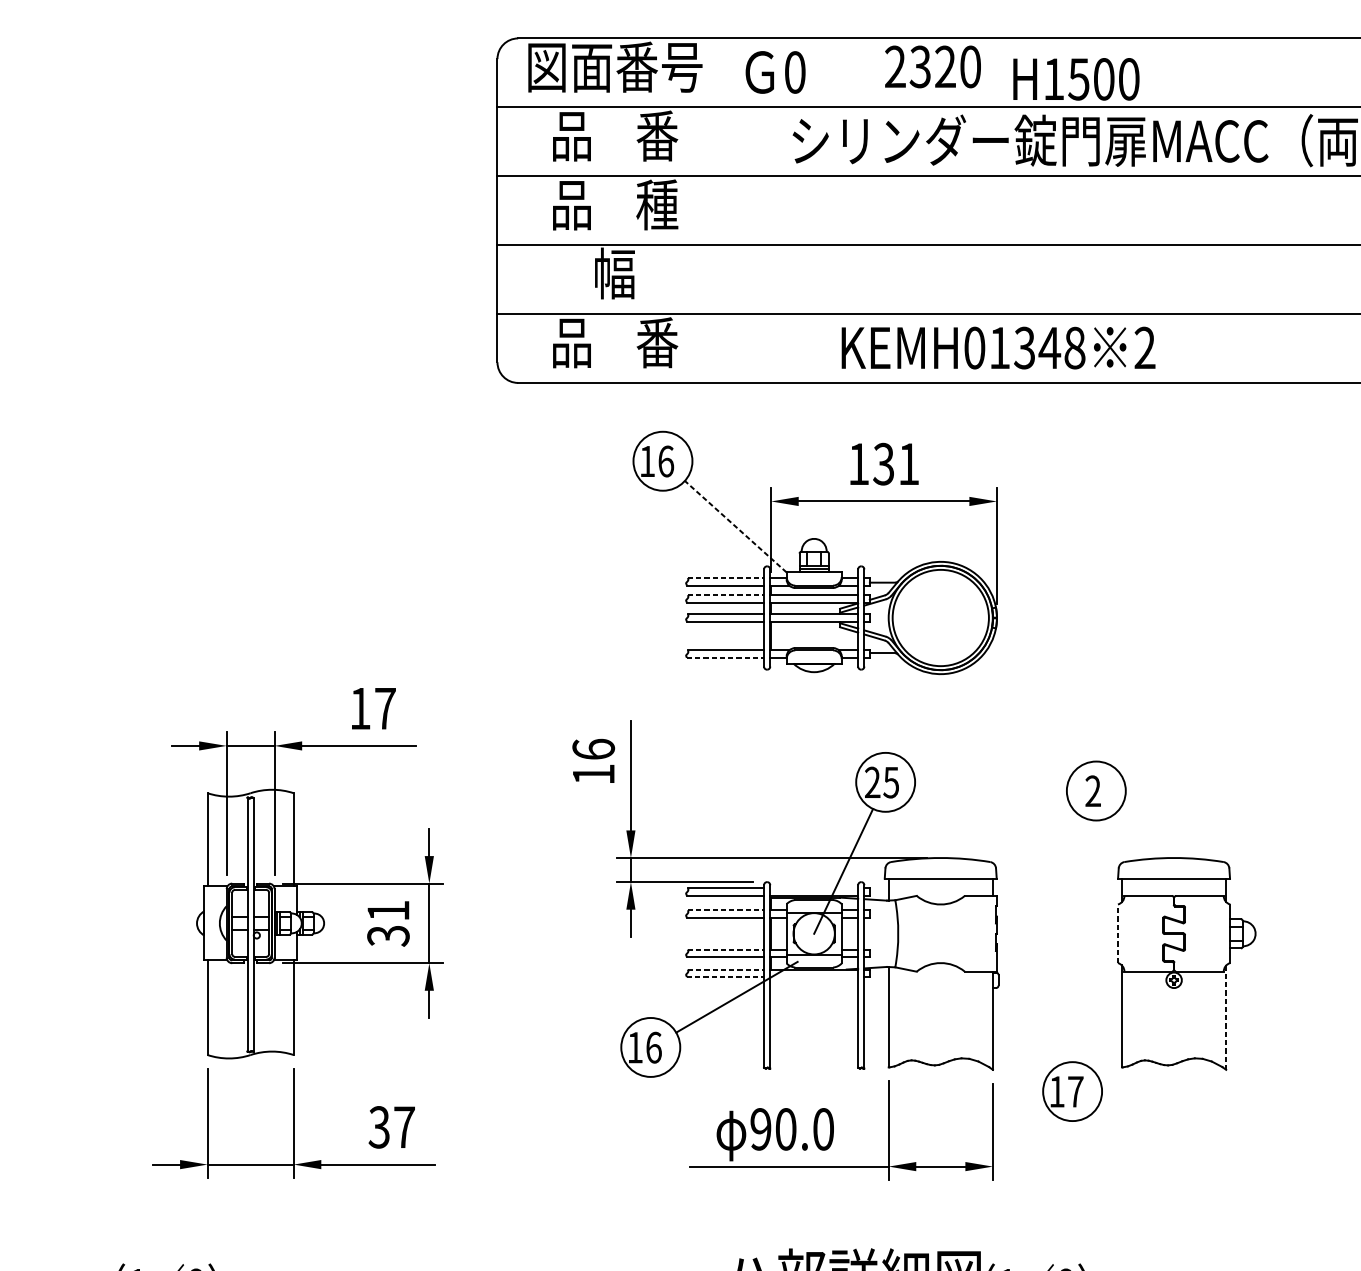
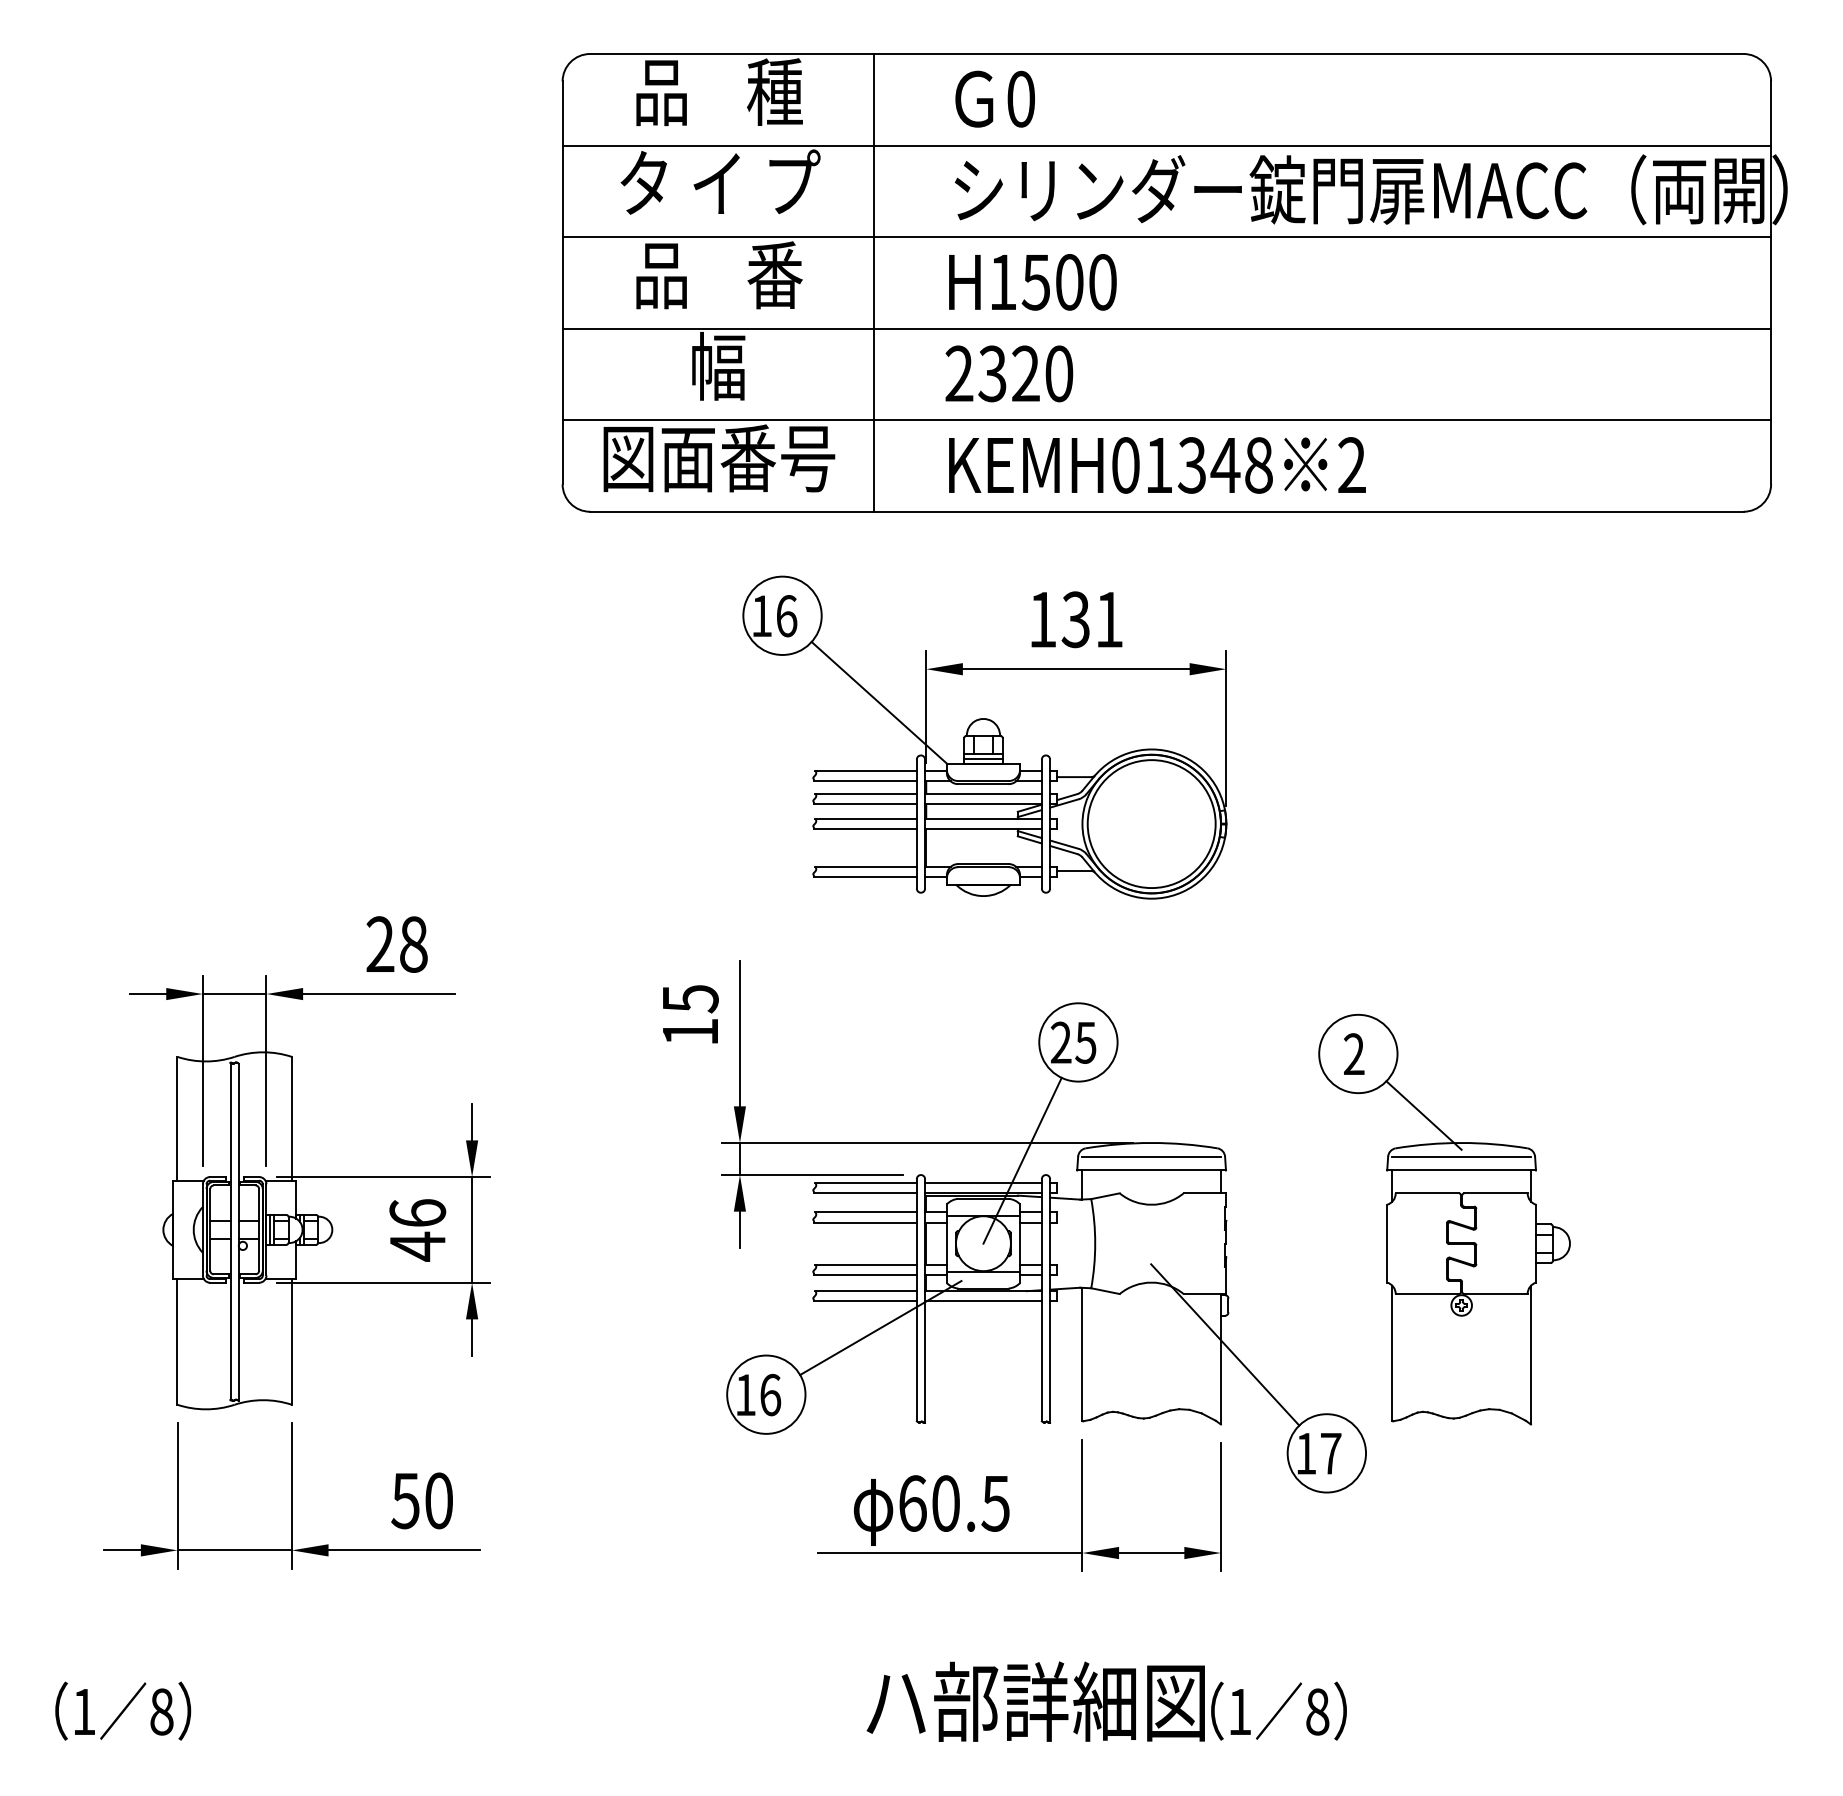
text: (933, 66) -> (1009, 373), moved
text: (615, 67) -> (719, 92), 図面番号 -> 品    種
text: (775, 71) -> (994, 98), moved
text: (1076, 79) -> (1032, 282), moved
text: (616, 135) -> (720, 183), 品    番 -> タ イ プ
text: (656, 205) -> (774, 275), 品    種 -> 品    番
line: (731, 210) -> (873, 282), added
text: (615, 342) -> (719, 458), 品    番 -> 図面番号
text: (998, 348) -> (1157, 465), moved
line: (735, 526) -> (879, 702), dashed -> solid
line: (726, 577) -> (866, 770), dashed -> solid
line: (726, 594) -> (866, 793), dashed -> solid
line: (725, 658) -> (865, 877), dashed -> solid
text: (372, 708) -> (396, 944), 17 -> 28
text: (593, 749) -> (690, 998), 16 -> 15
line: (1145, 837) -> (1423, 1115), added
line: (940, 868) -> (1151, 1156), added
line: (1173, 868) -> (1461, 1156), added
line: (814, 888) -> (983, 1183), added
line: (726, 910) -> (866, 1212), dashed -> solid
text: (388, 923) -> (417, 1230), 31 -> 46
line: (1118, 933) -> (1387, 1243), dashed -> solid
line: (726, 949) -> (866, 1264), dashed -> solid
line: (726, 969) -> (866, 1291), dashed -> solid
line: (725, 977) -> (865, 1301), dashed -> solid
line: (814, 977) -> (983, 1301), added
line: (996, 1009) -> (1225, 1344), added
line: (1225, 1017) -> (1530, 1355), dashed -> solid
text: (392, 1127) -> (422, 1500), 37 -> 50
text: (792, 1129) -> (954, 1503), 90.0 -> 60.5

